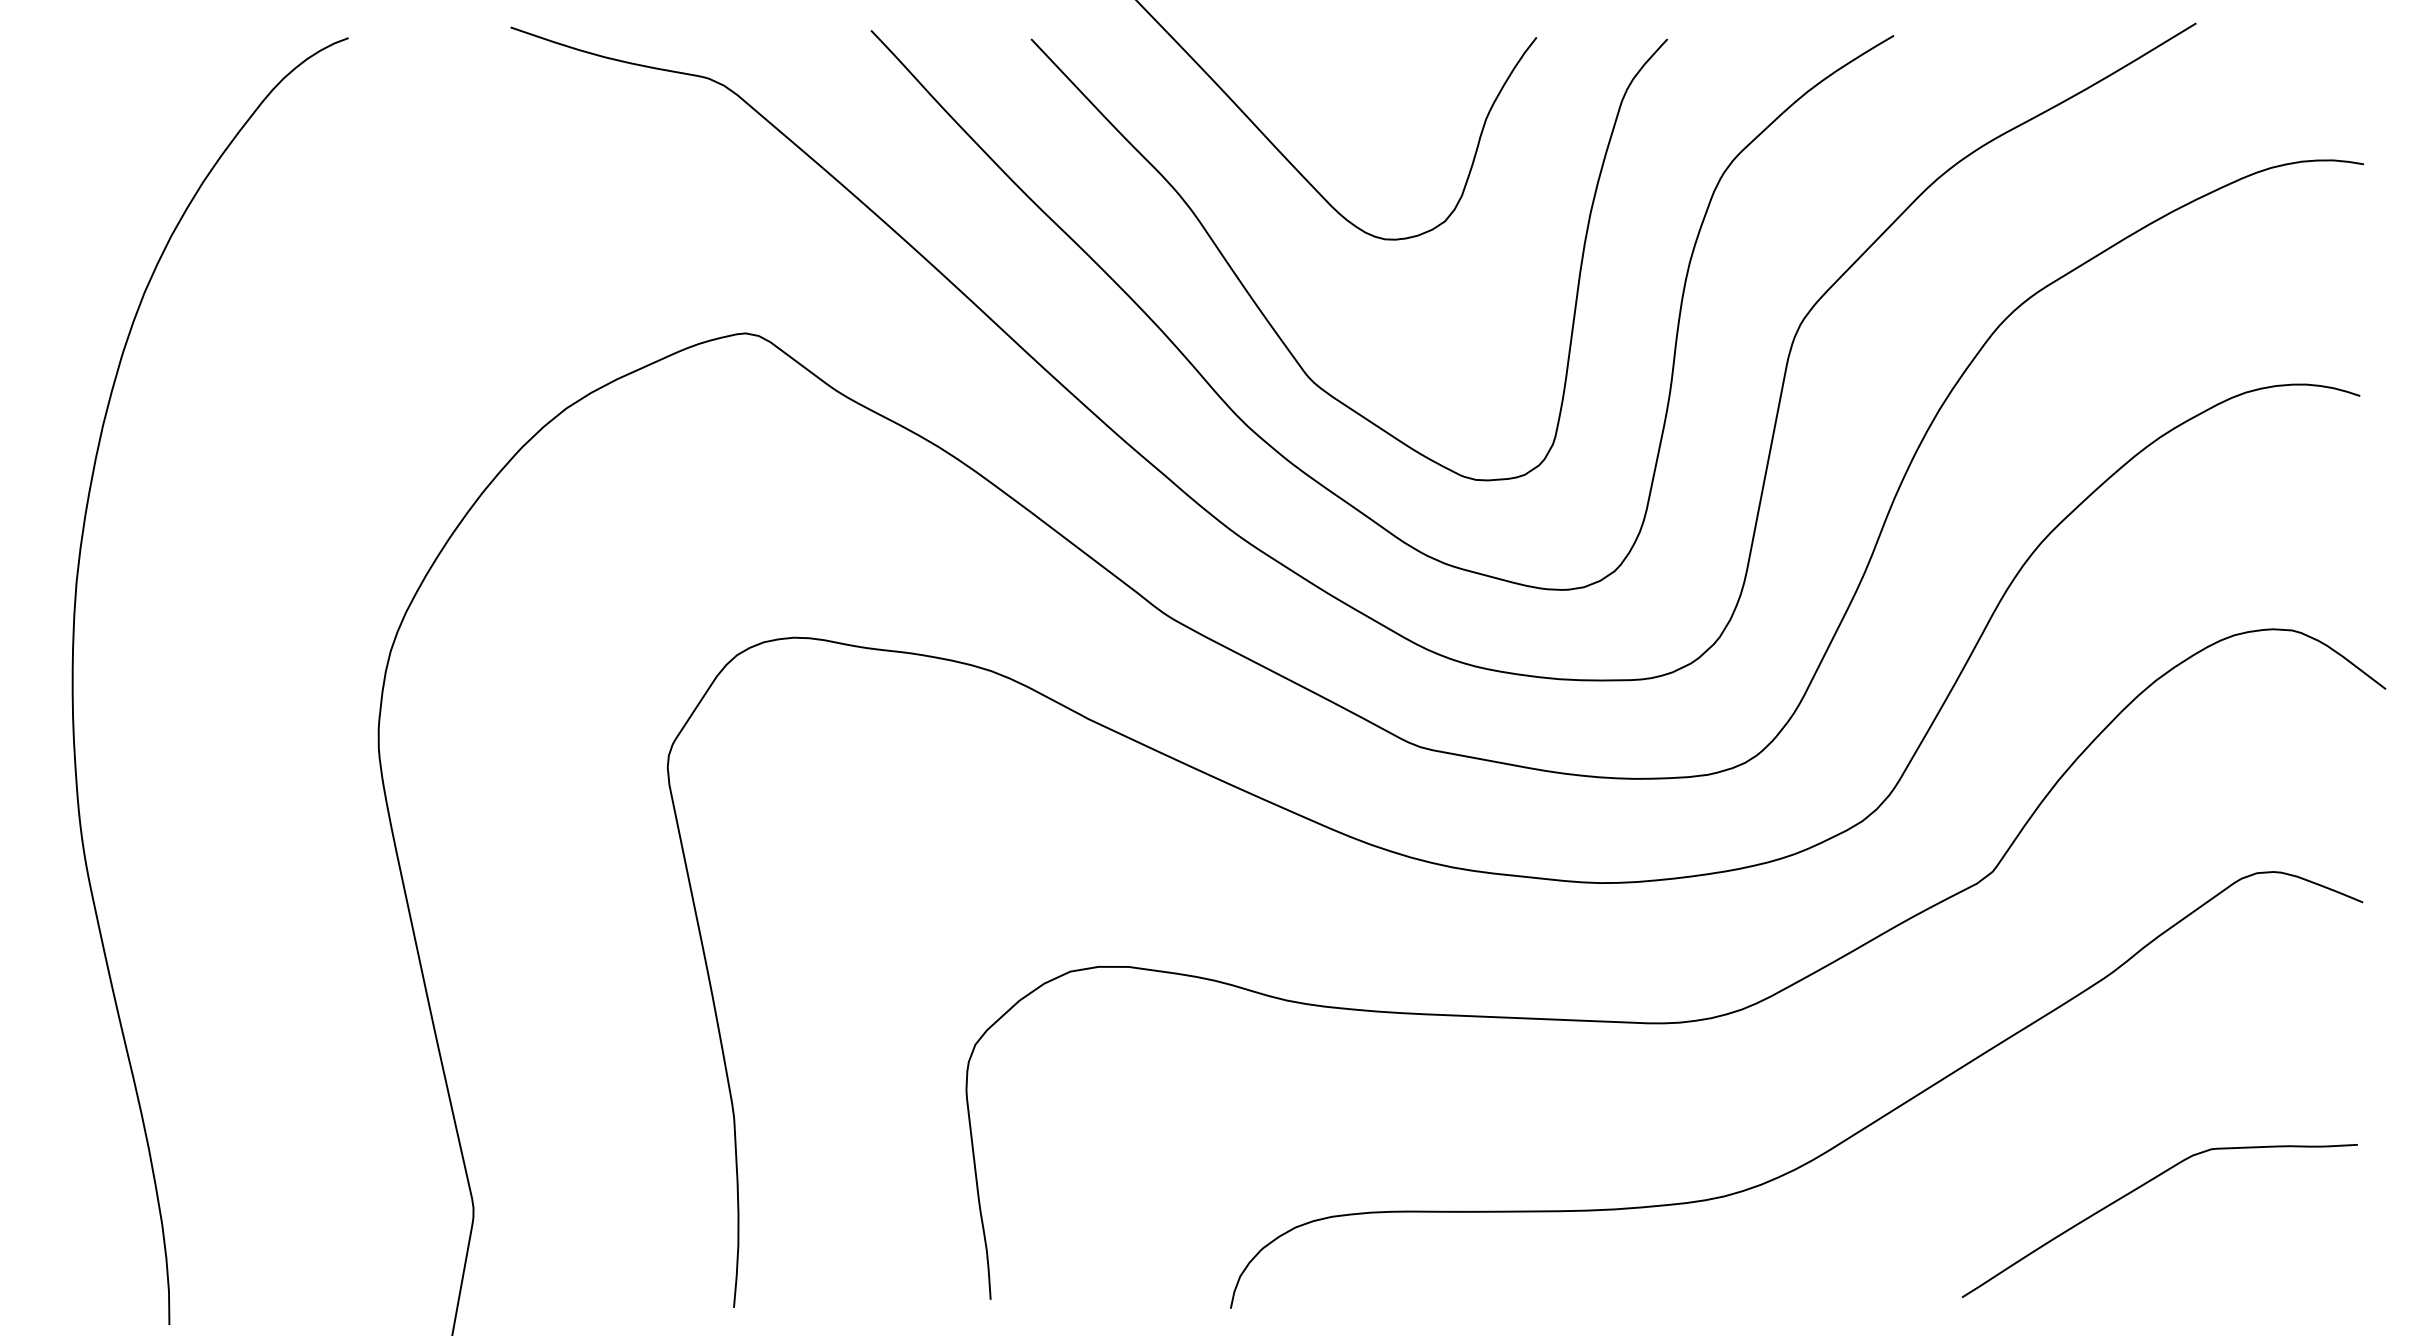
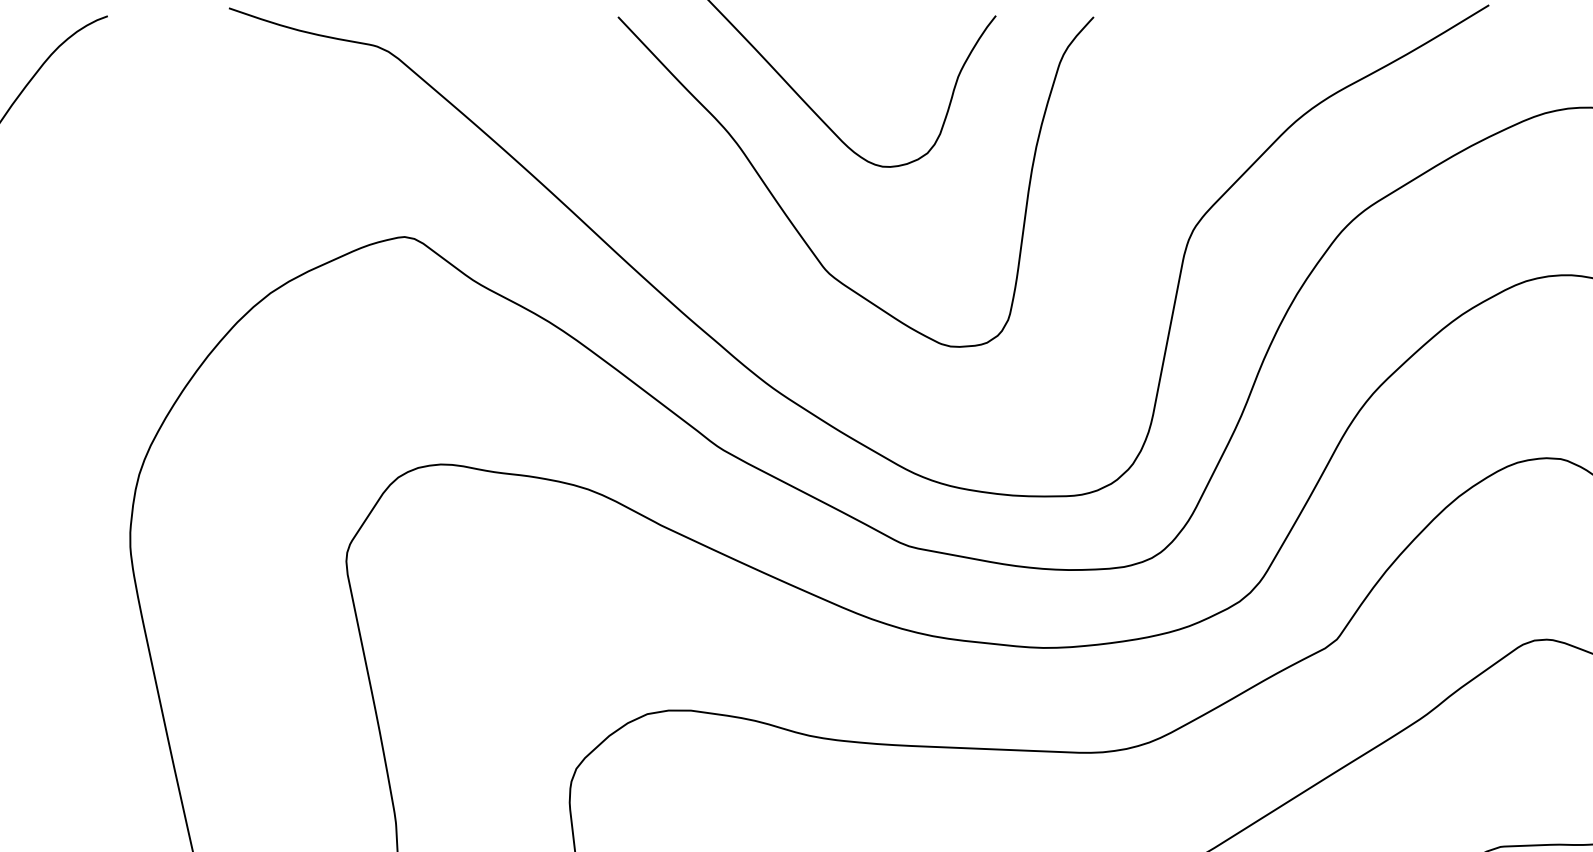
curve: (1269, 443) -> (796, 319), removed

